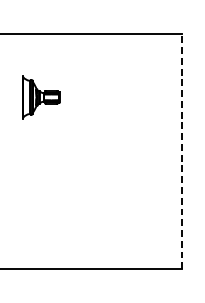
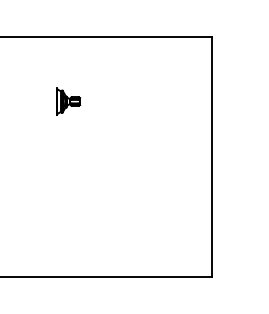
part: (41, 97) -> (68, 101), size x0.62
line: (182, 151) -> (212, 156), dashed -> solid

